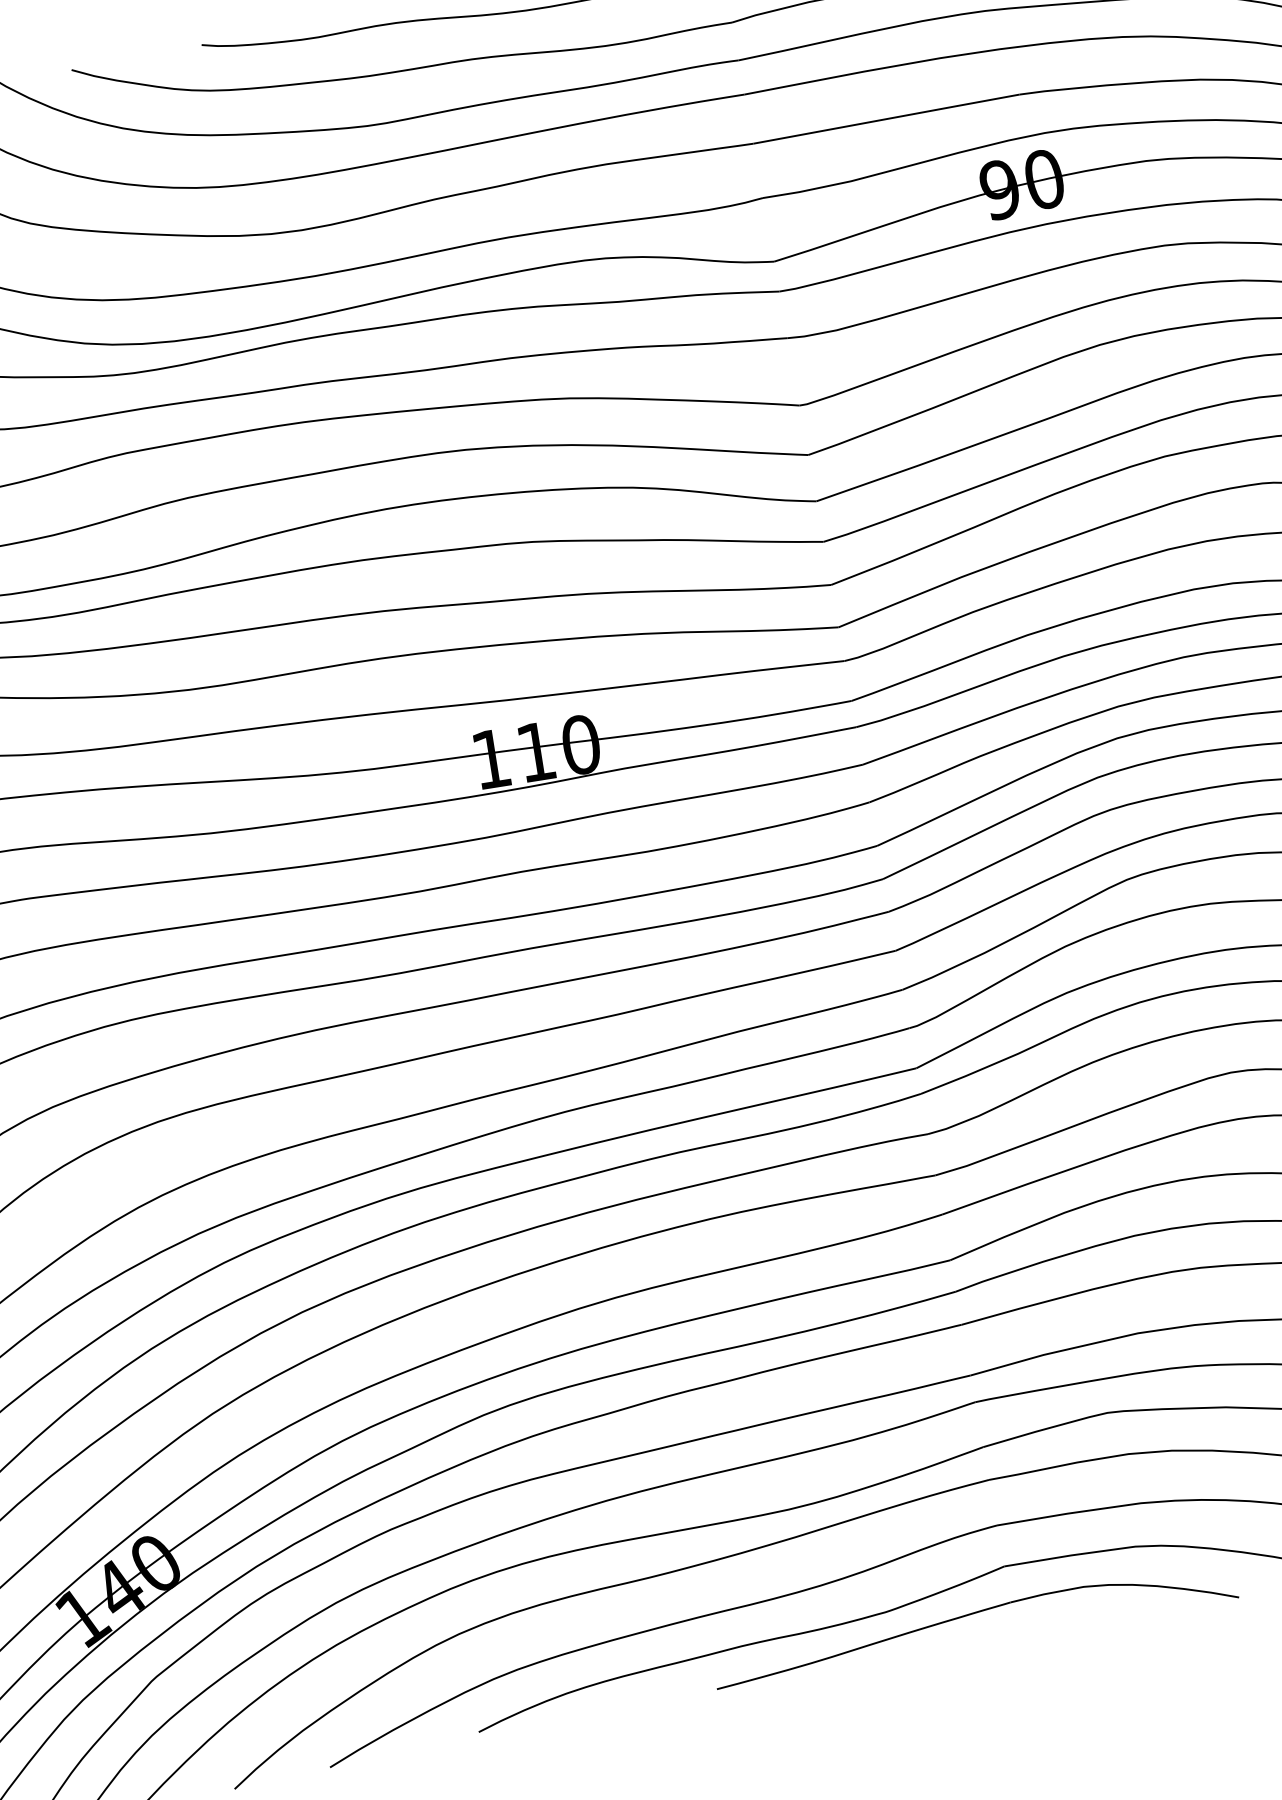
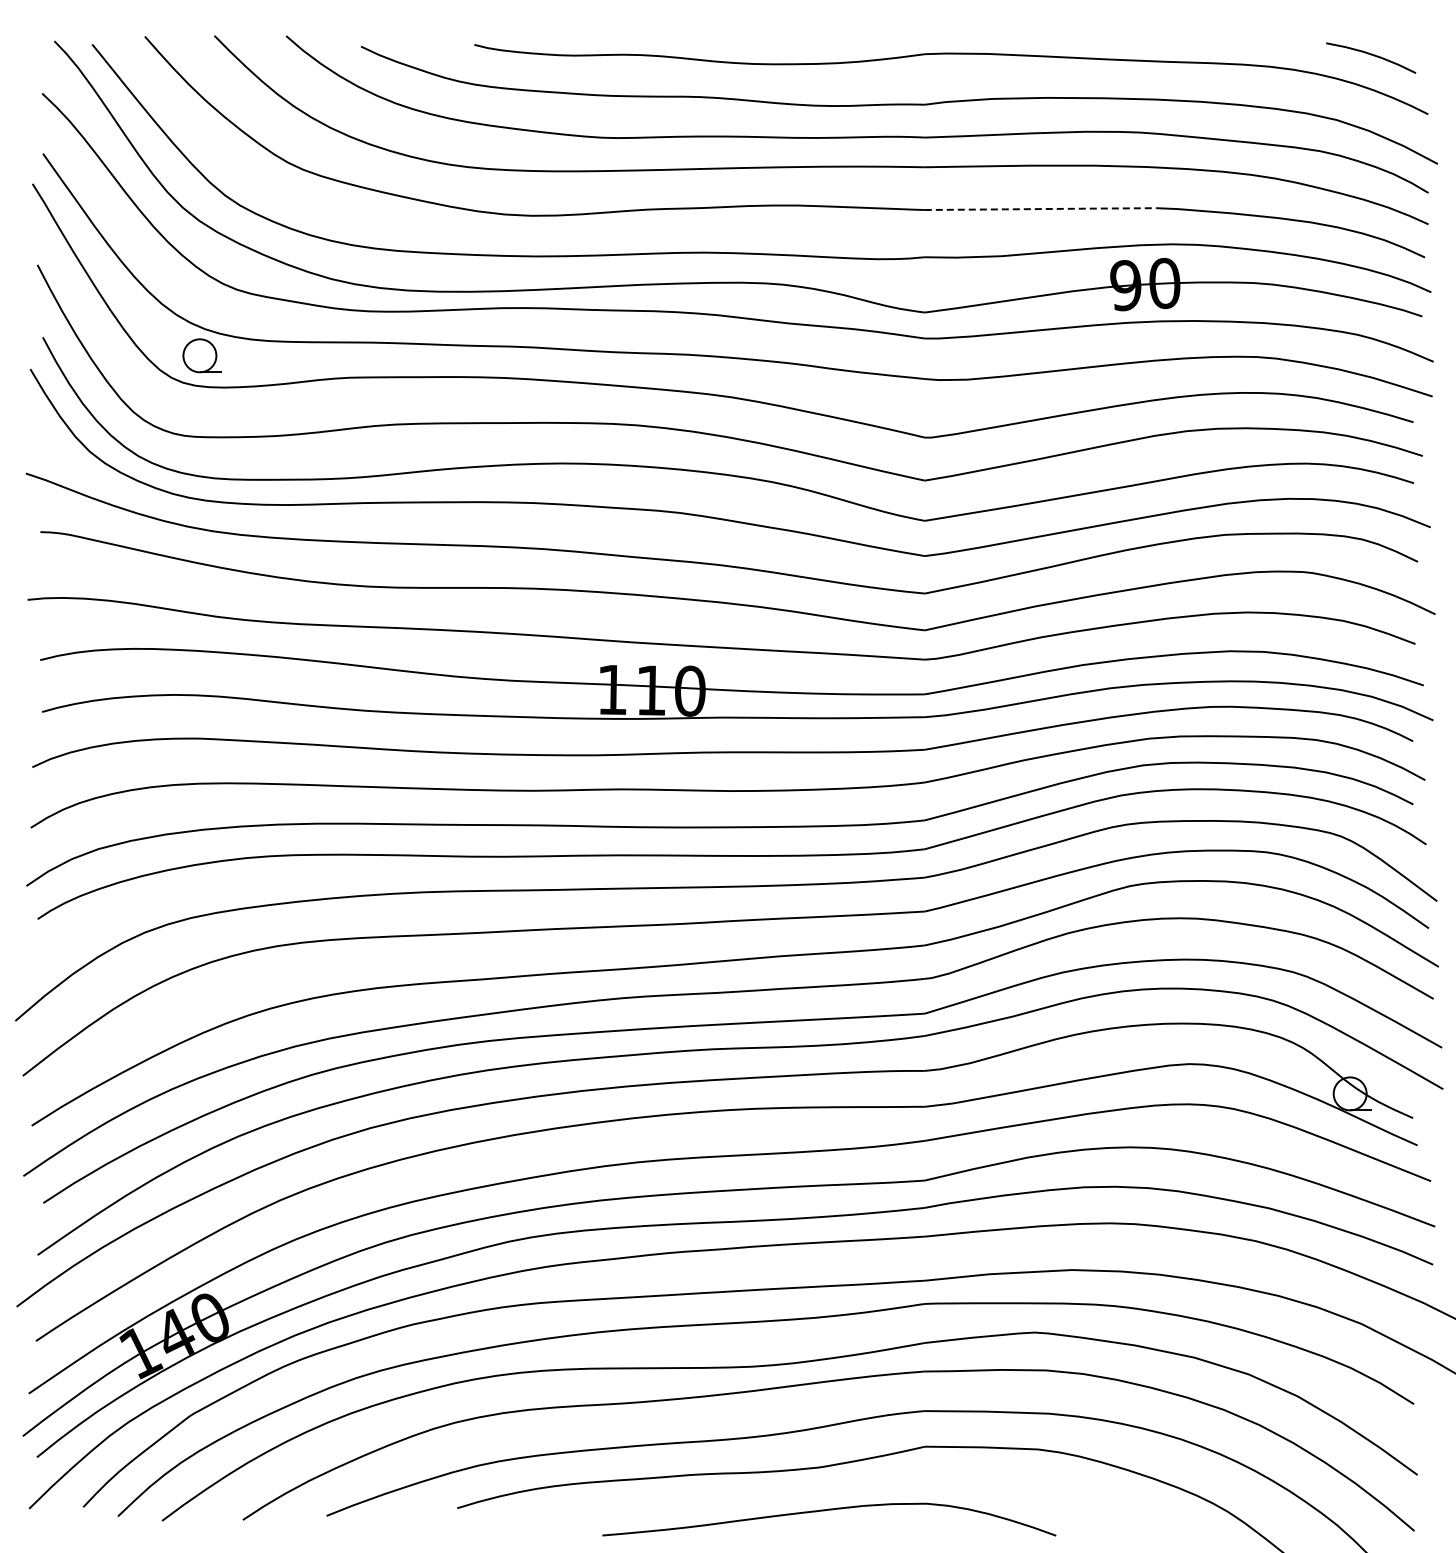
line: (886, 119) -> (1040, 209), solid -> dashed
part: (973, 1614) -> (829, 1510), moved

